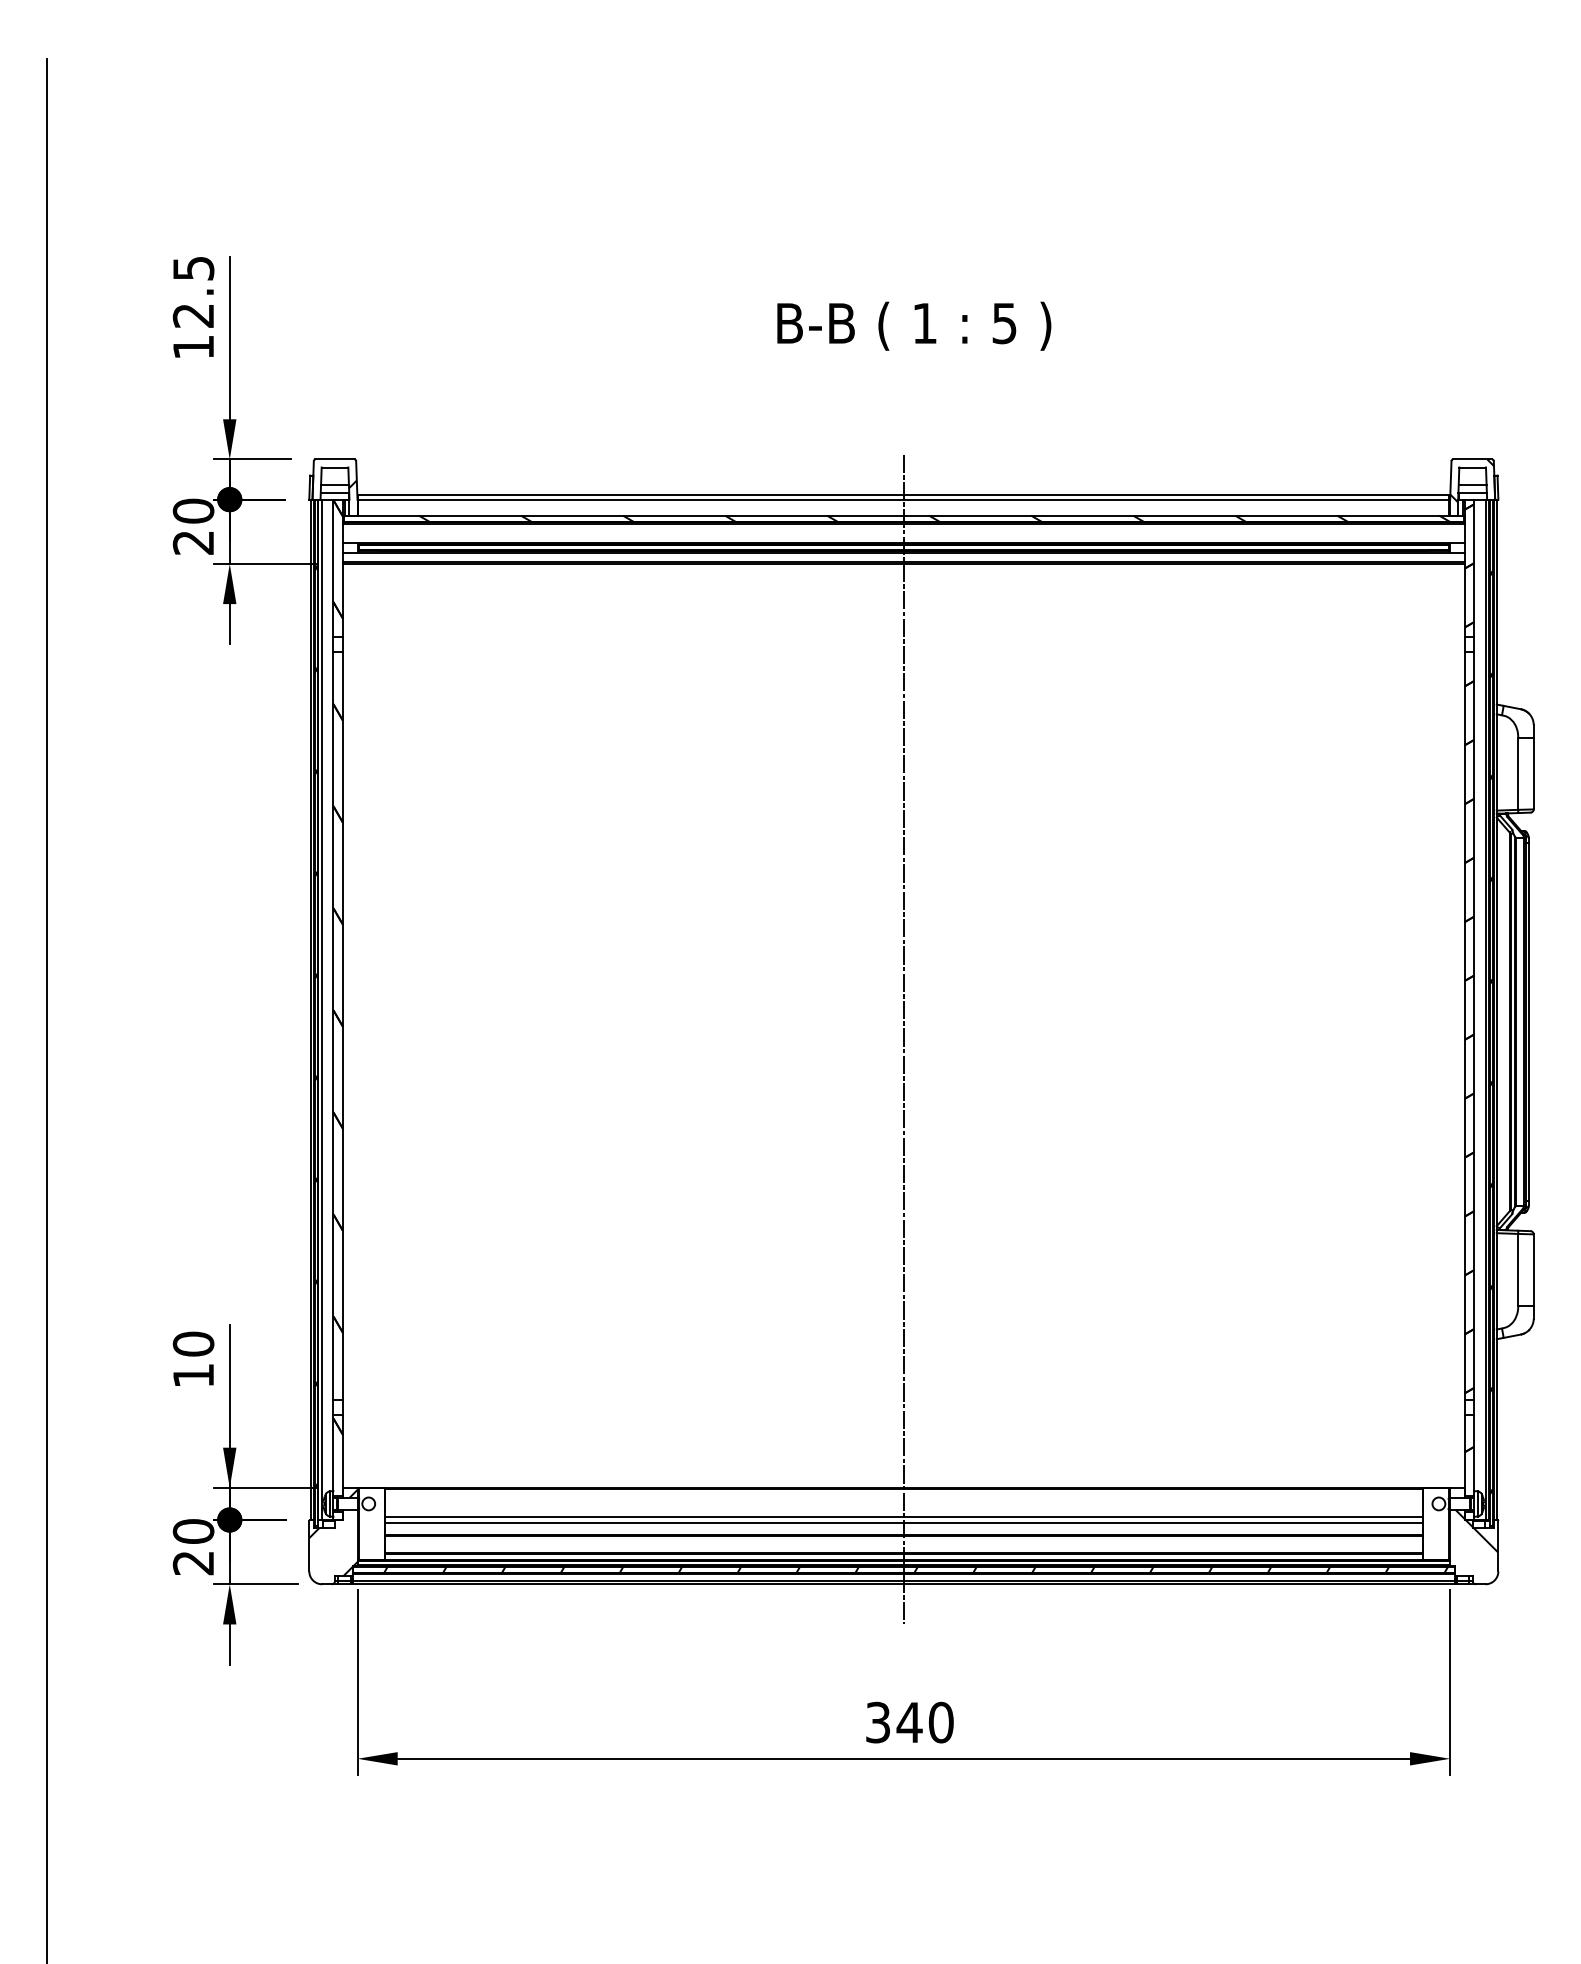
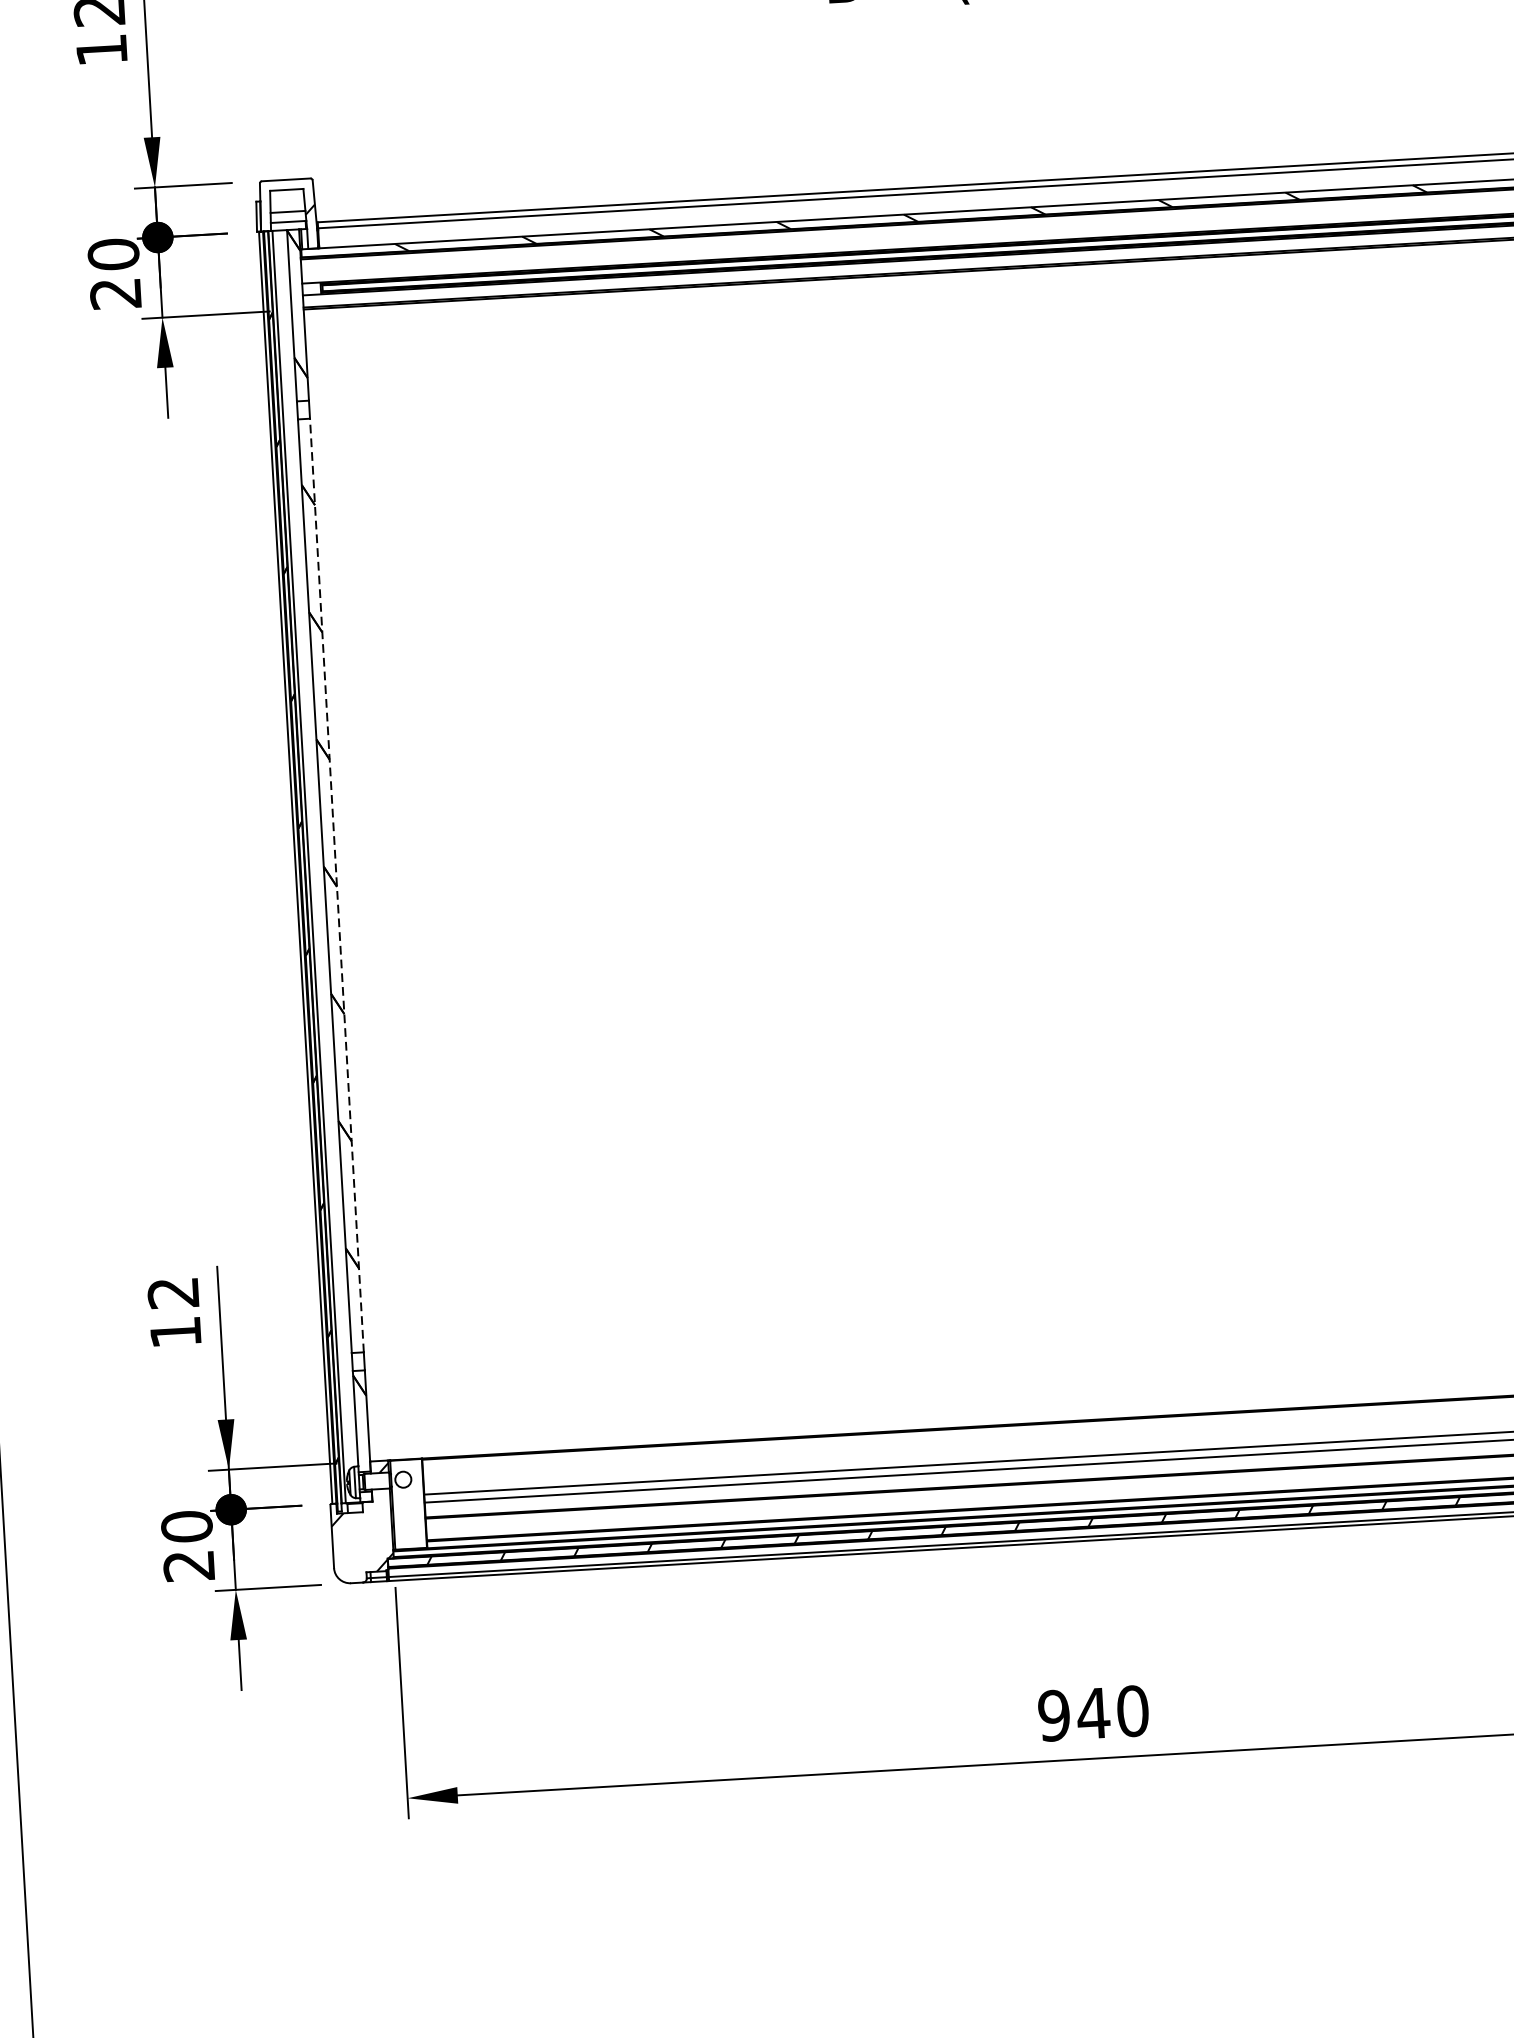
line: (343, 1025) -> (337, 884), solid -> dashed
line: (903, 1039) -> (1036, 862), removed
text: (193, 1343) -> (173, 1292), 10 -> 12
text: (877, 1722) -> (1053, 1715), 340 -> 940

